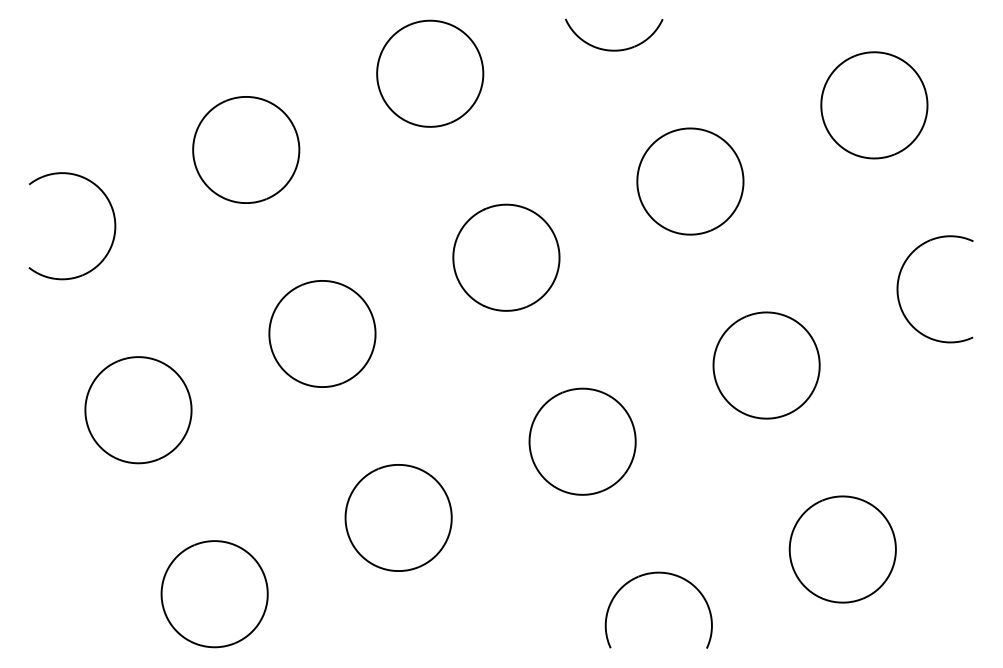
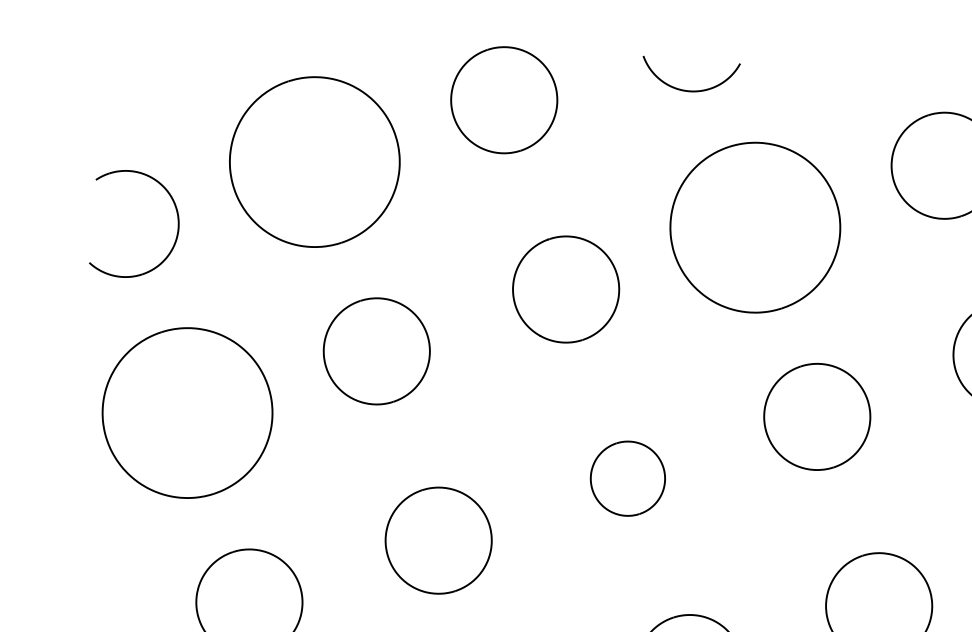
part: (246, 149) -> (315, 161), size x1.6
part: (690, 181) -> (755, 227), size x1.6
part: (138, 410) -> (187, 413), size x1.6
part: (582, 441) -> (627, 478), size x0.7

